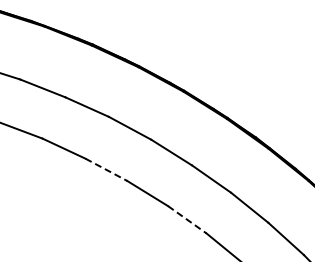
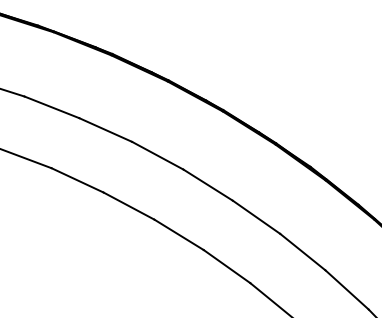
line: (106, 169) -> (129, 205), dashed -> solid
line: (187, 219) -> (227, 266), dashed -> solid

